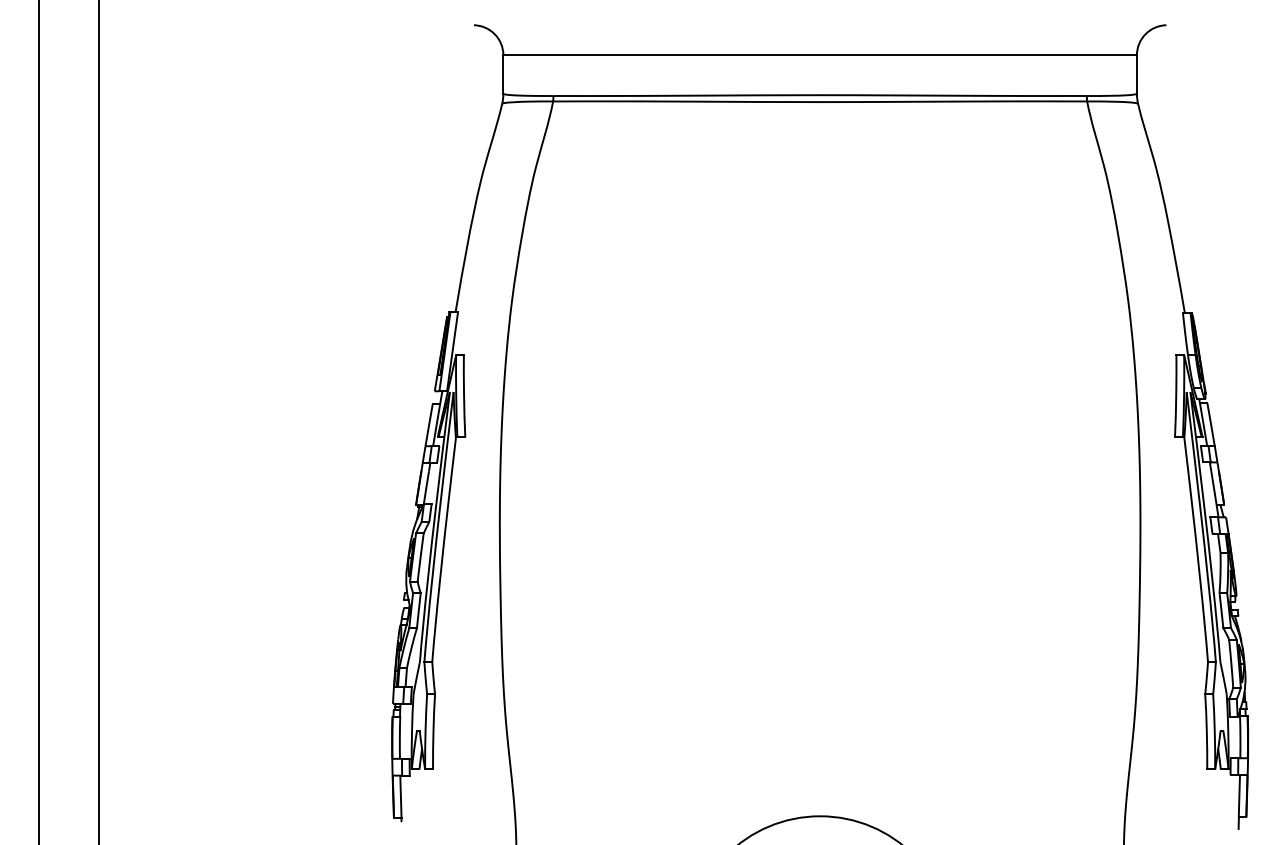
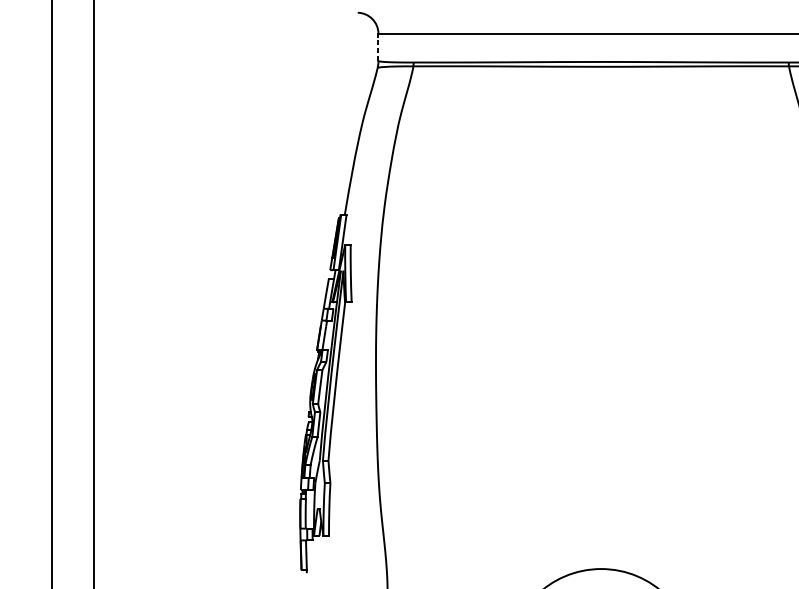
line: (503, 73) -> (378, 46), solid -> dashed

